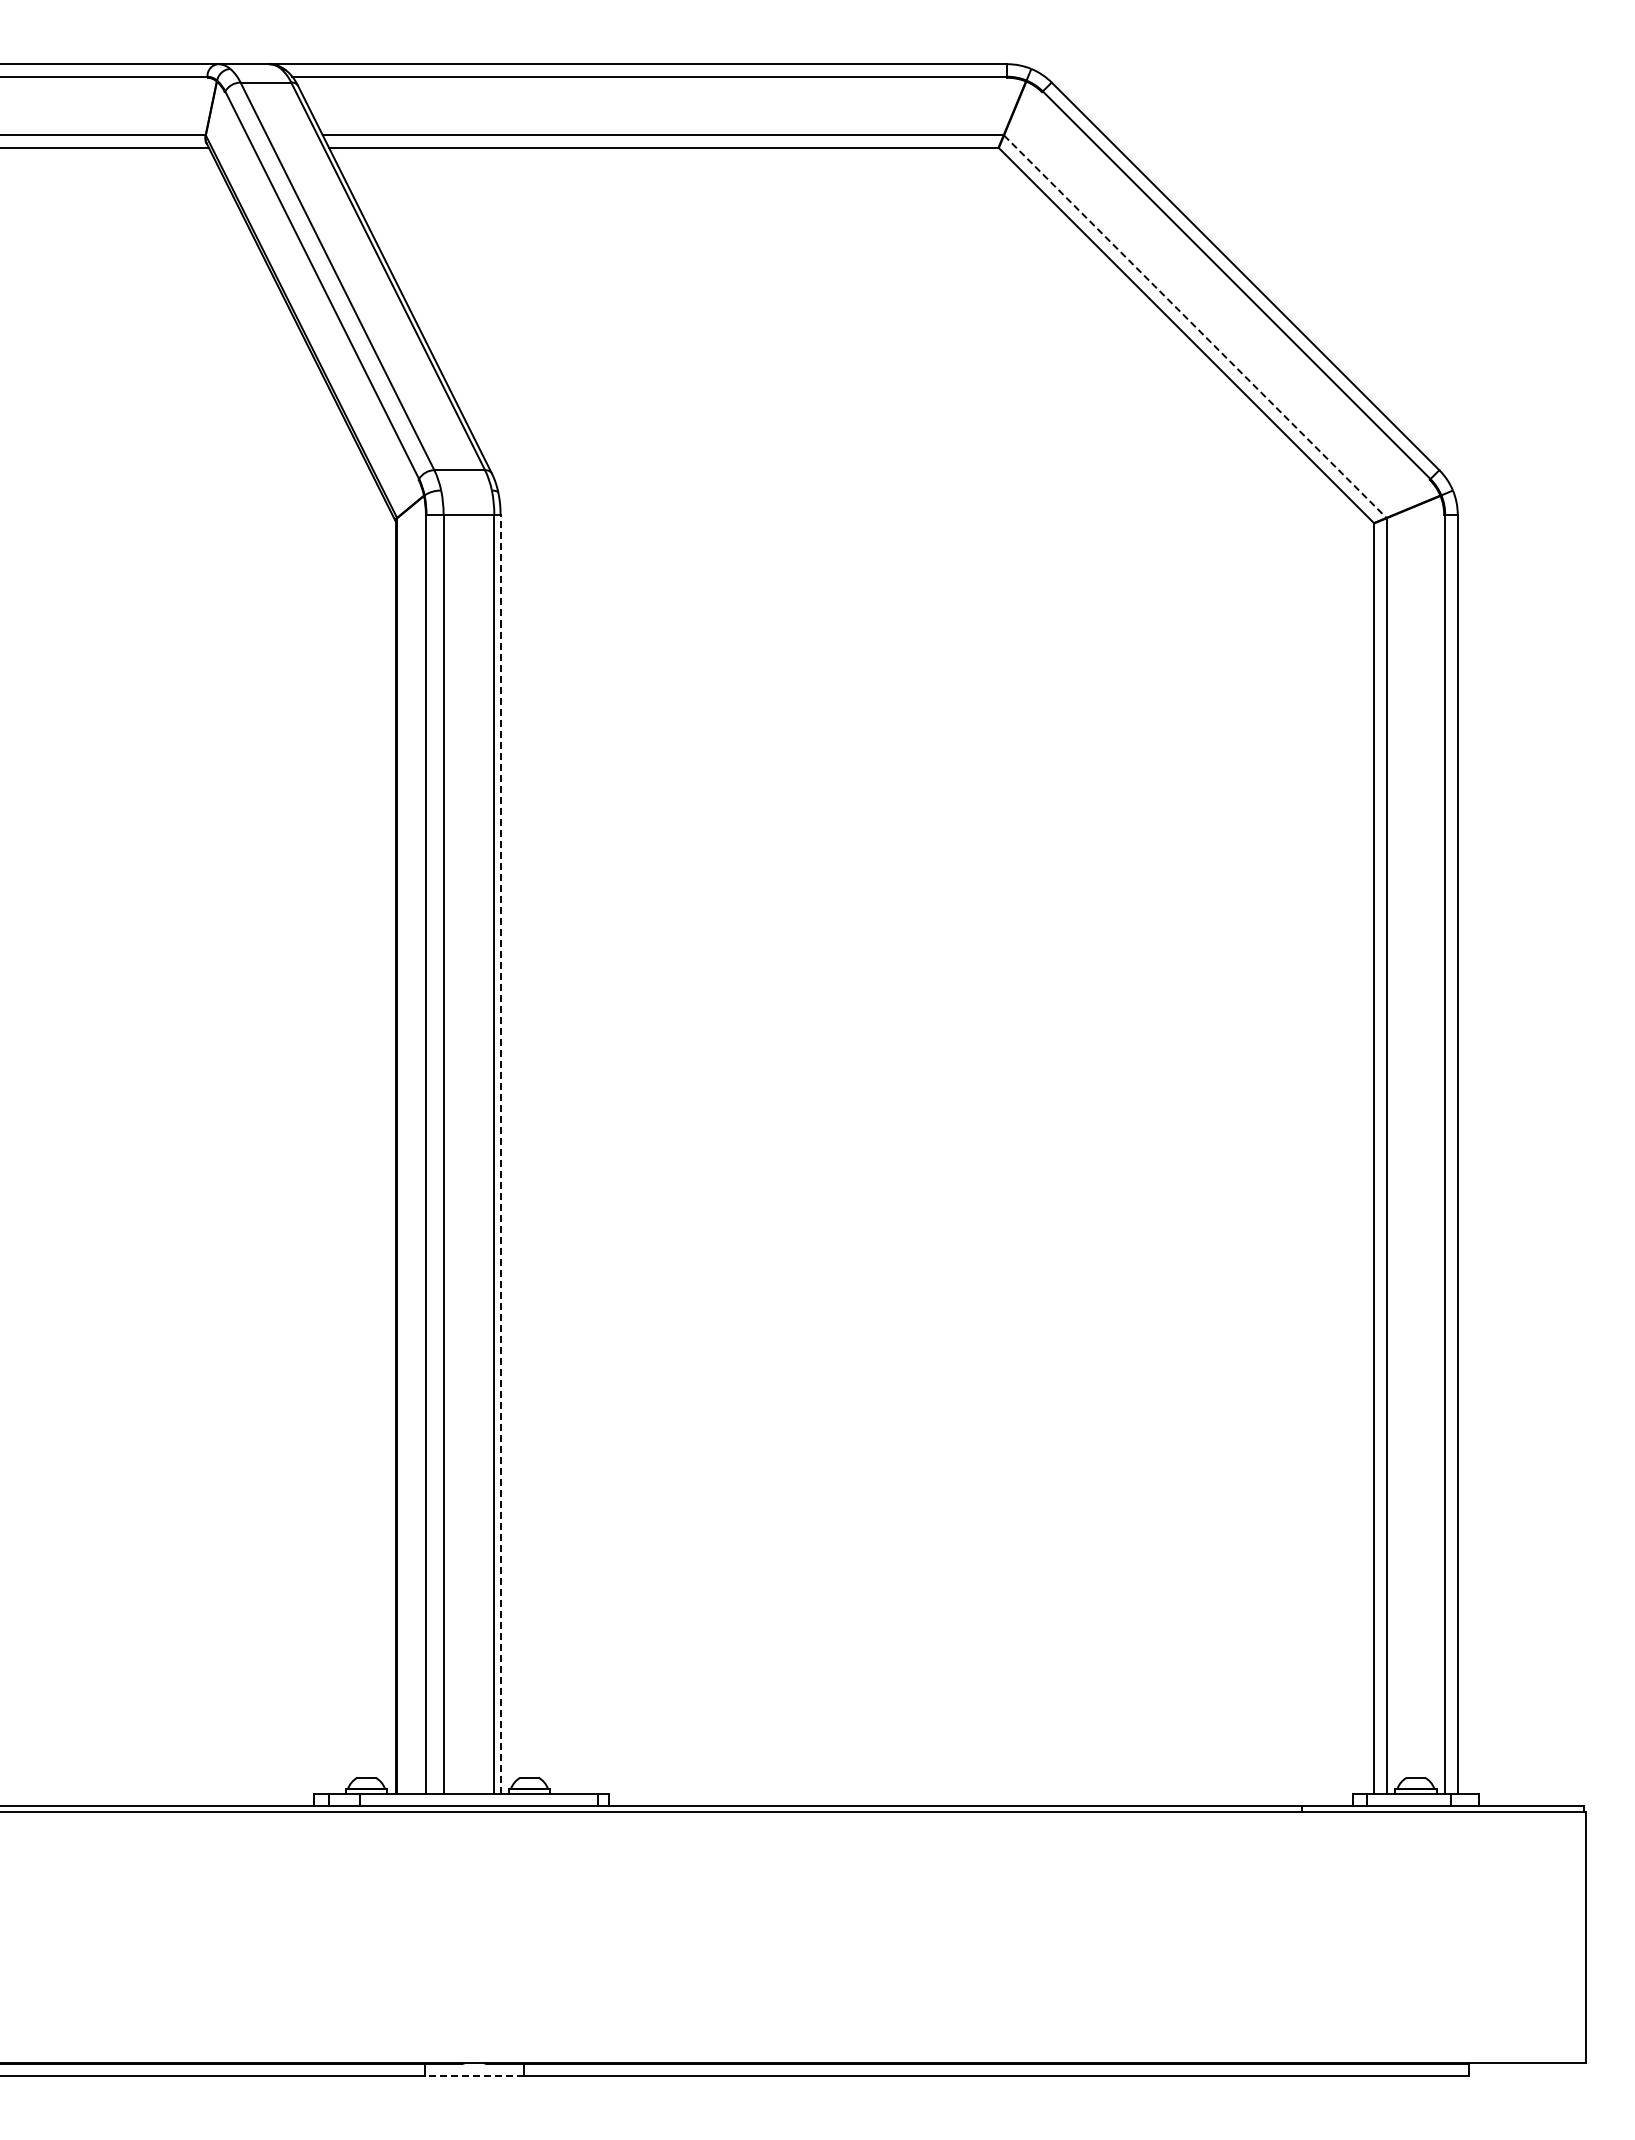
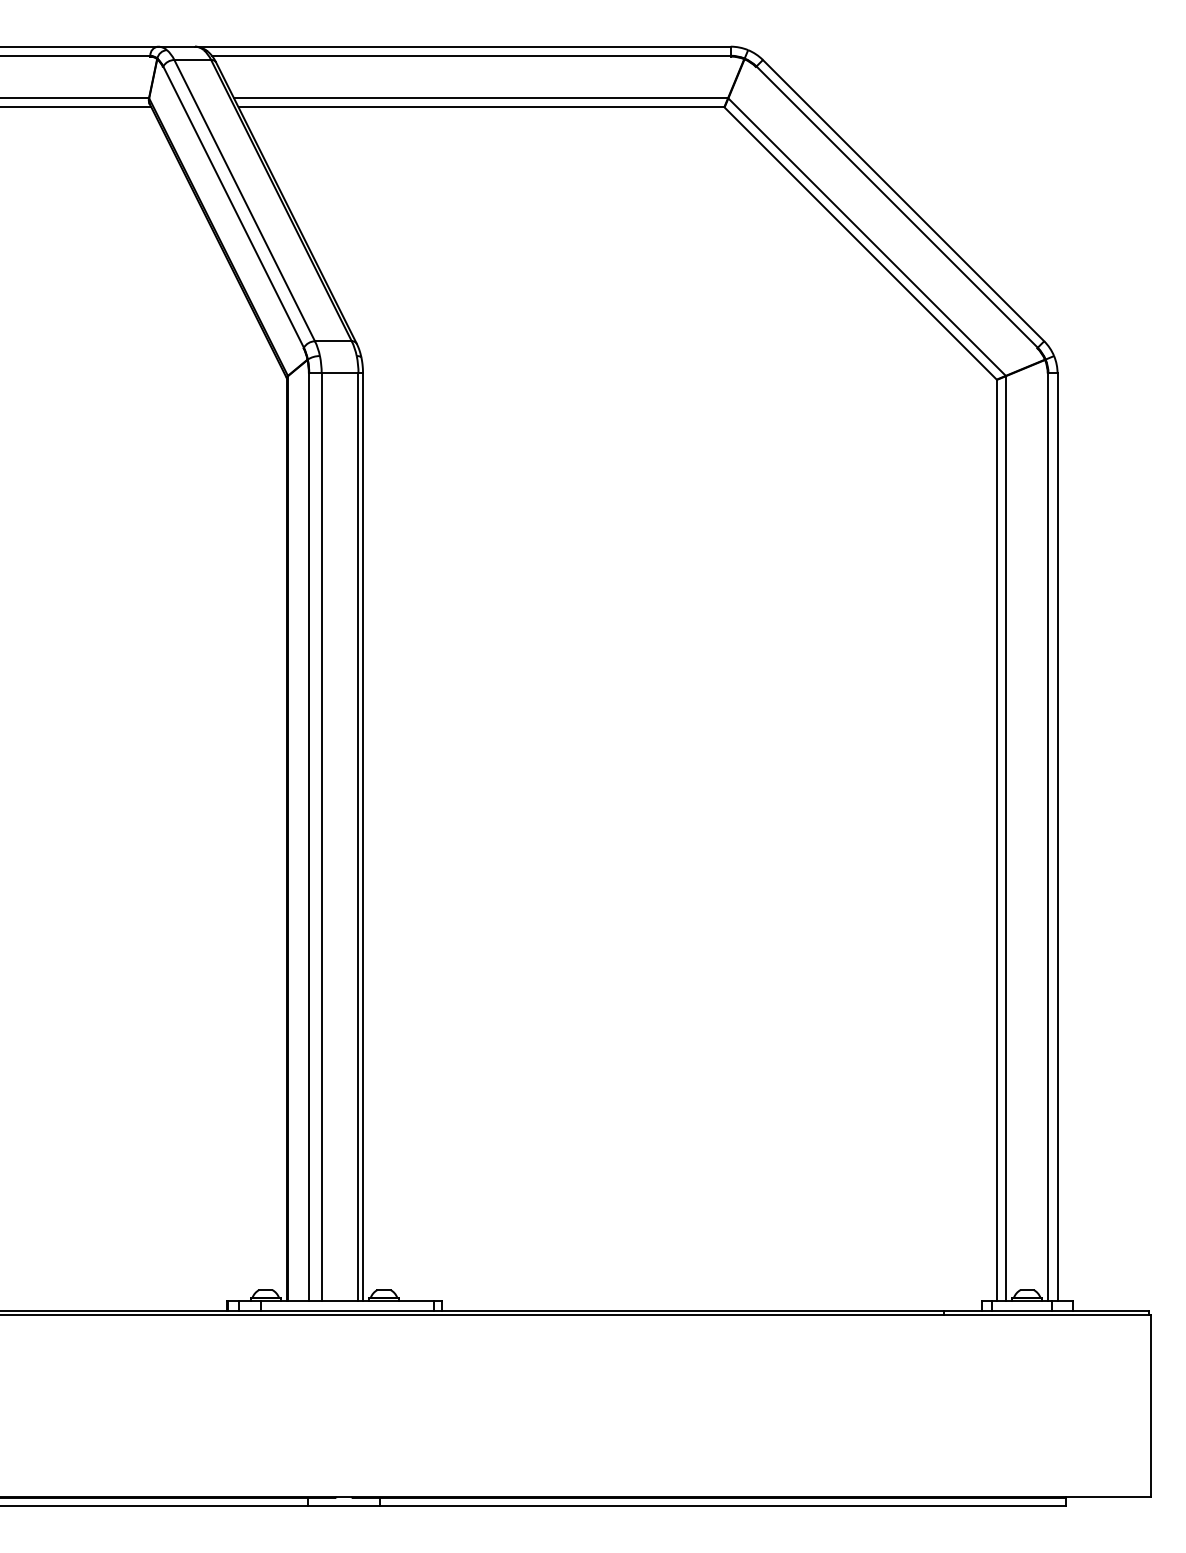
line: (1195, 327) -> (867, 237), dashed -> solid
line: (500, 1153) -> (362, 837), dashed -> solid
line: (474, 2075) -> (344, 1506), dashed -> solid

